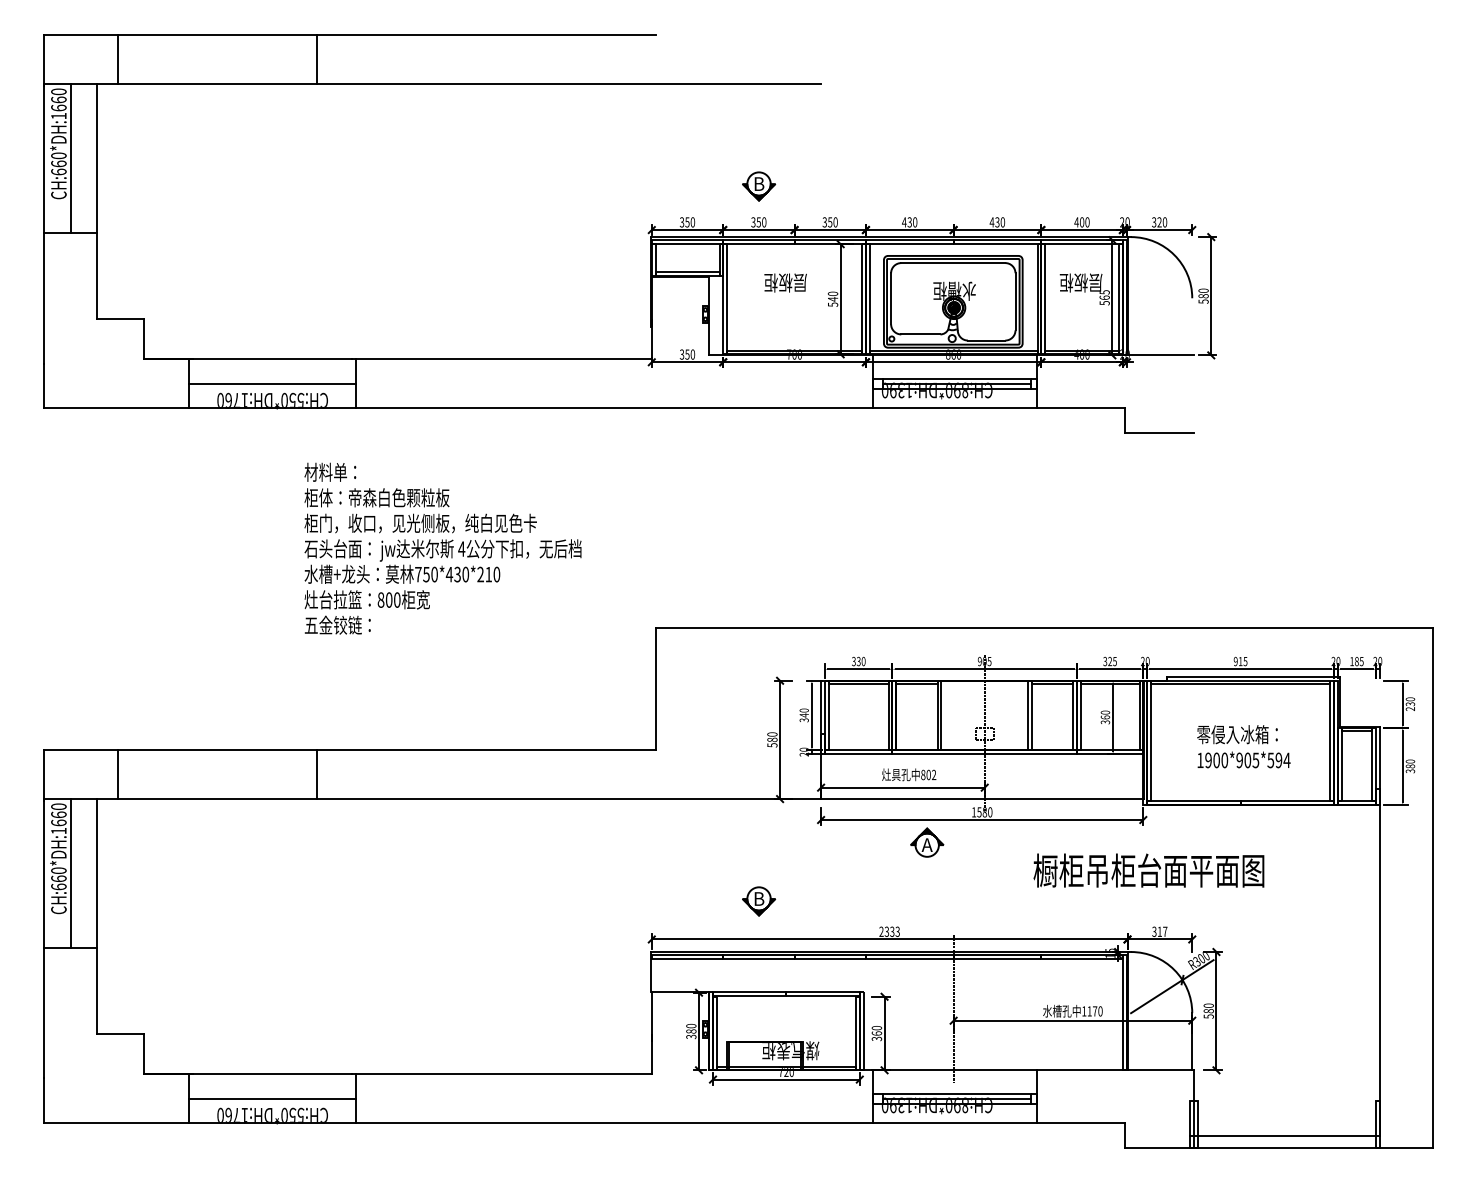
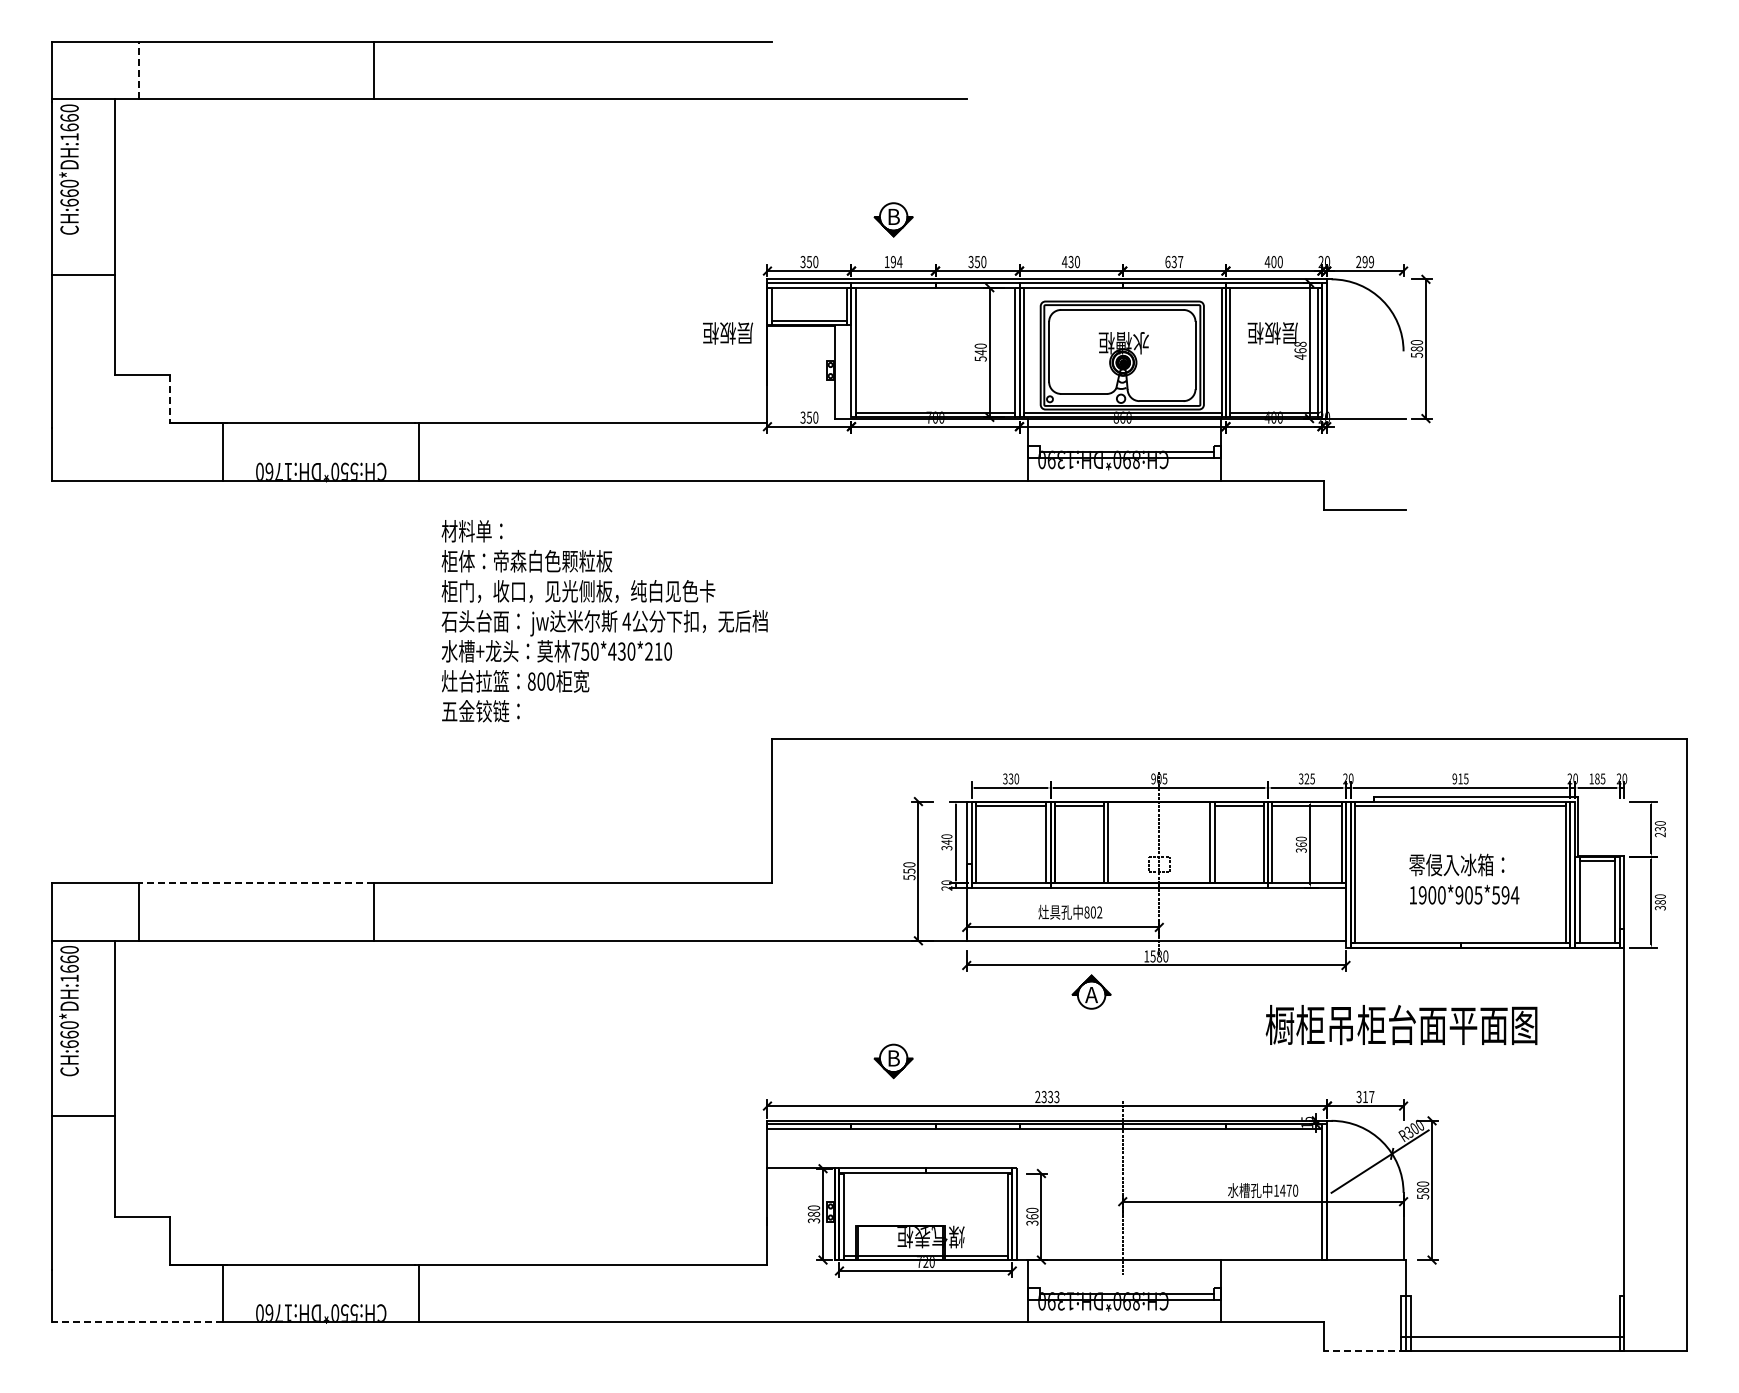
line: (117, 59) -> (138, 70), solid -> dashed
line: (70, 158) -> (83, 186), removed
text: (758, 221) -> (893, 261), 350 -> 194
text: (997, 221) -> (1174, 261), 430 -> 637
text: (1159, 222) -> (1364, 262), 320 -> 299
text: (786, 283) -> (728, 333), moved
text: (1104, 297) -> (1300, 350), 565 -> 468
line: (143, 339) -> (169, 399), solid -> dashed
line: (956, 379) -> (1126, 446), removed
line: (272, 384) -> (320, 452), removed
text: (442, 549) -> (604, 621), moved
text: (772, 739) -> (909, 870), 580 -> 550
line: (217, 750) -> (256, 883), solid -> dashed
text: (1148, 870) -> (1401, 1024), moved
line: (70, 873) -> (83, 1028), removed
text: (1089, 1011) -> (1282, 1190), 1170 -> 1470
line: (956, 1093) -> (1126, 1287), removed
line: (272, 1098) -> (320, 1293), removed
line: (115, 1123) -> (136, 1322), solid -> dashed
line: (1159, 1147) -> (1365, 1351), solid -> dashed

